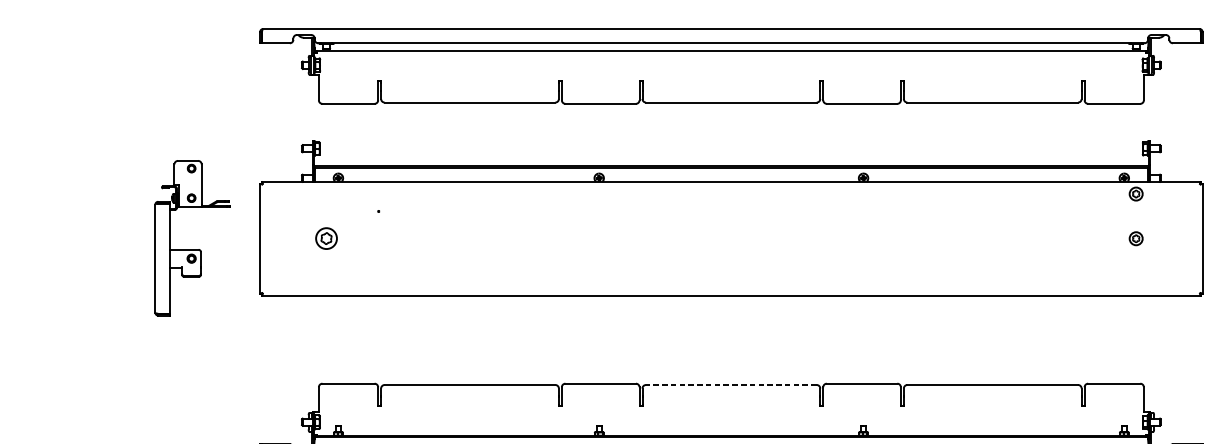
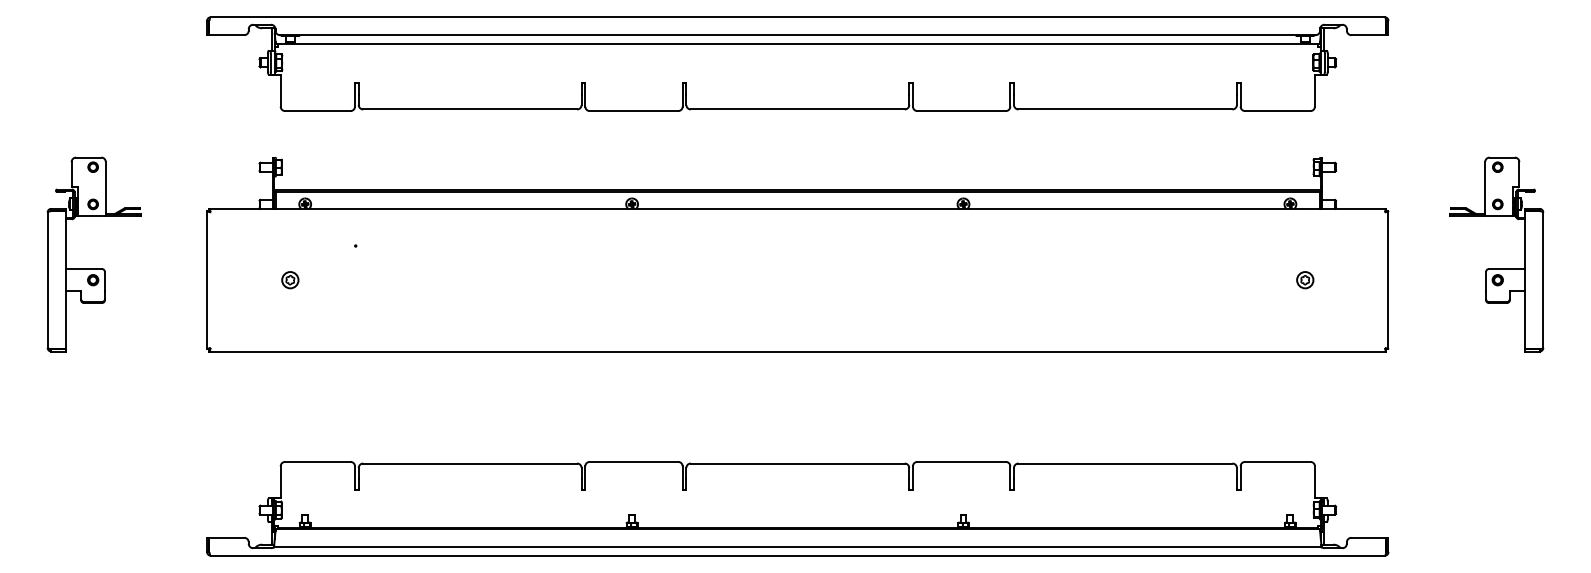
part: (1136, 194) -> (1305, 224), removed
part: (326, 238) -> (290, 280), size x0.62
part: (191, 249) -> (93, 268), moved
line: (731, 384) -> (797, 463), dashed -> solid

